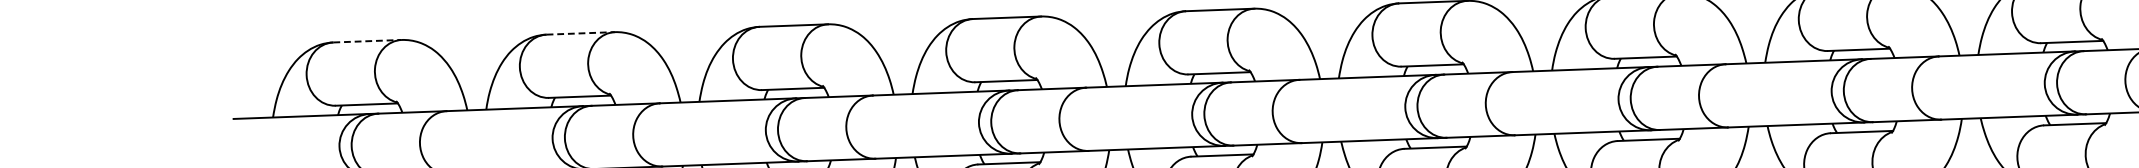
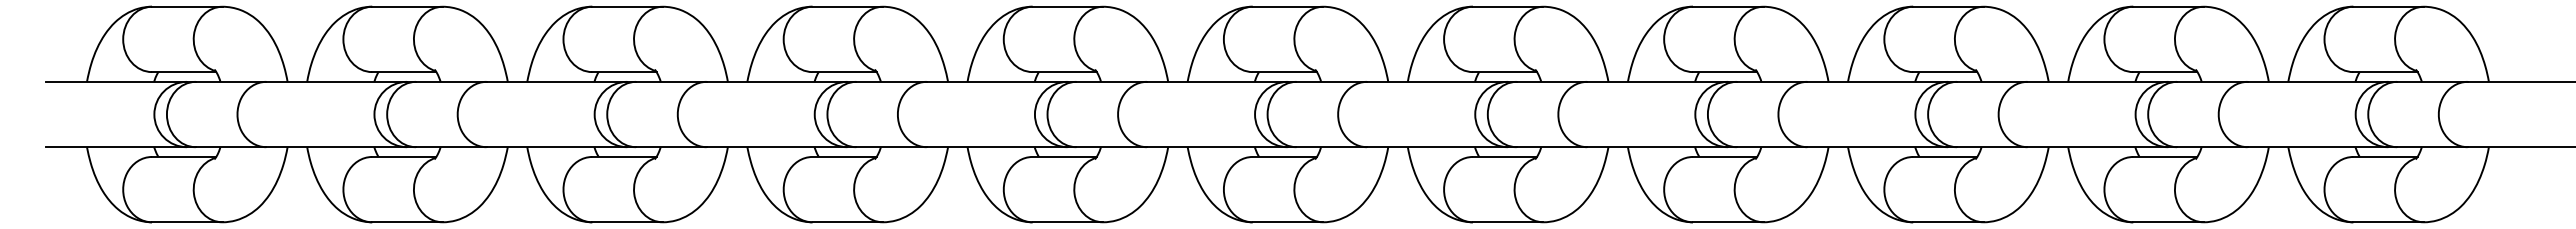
line: (581, 33) -> (408, 6), dashed -> solid
line: (367, 40) -> (187, 6), dashed -> solid

